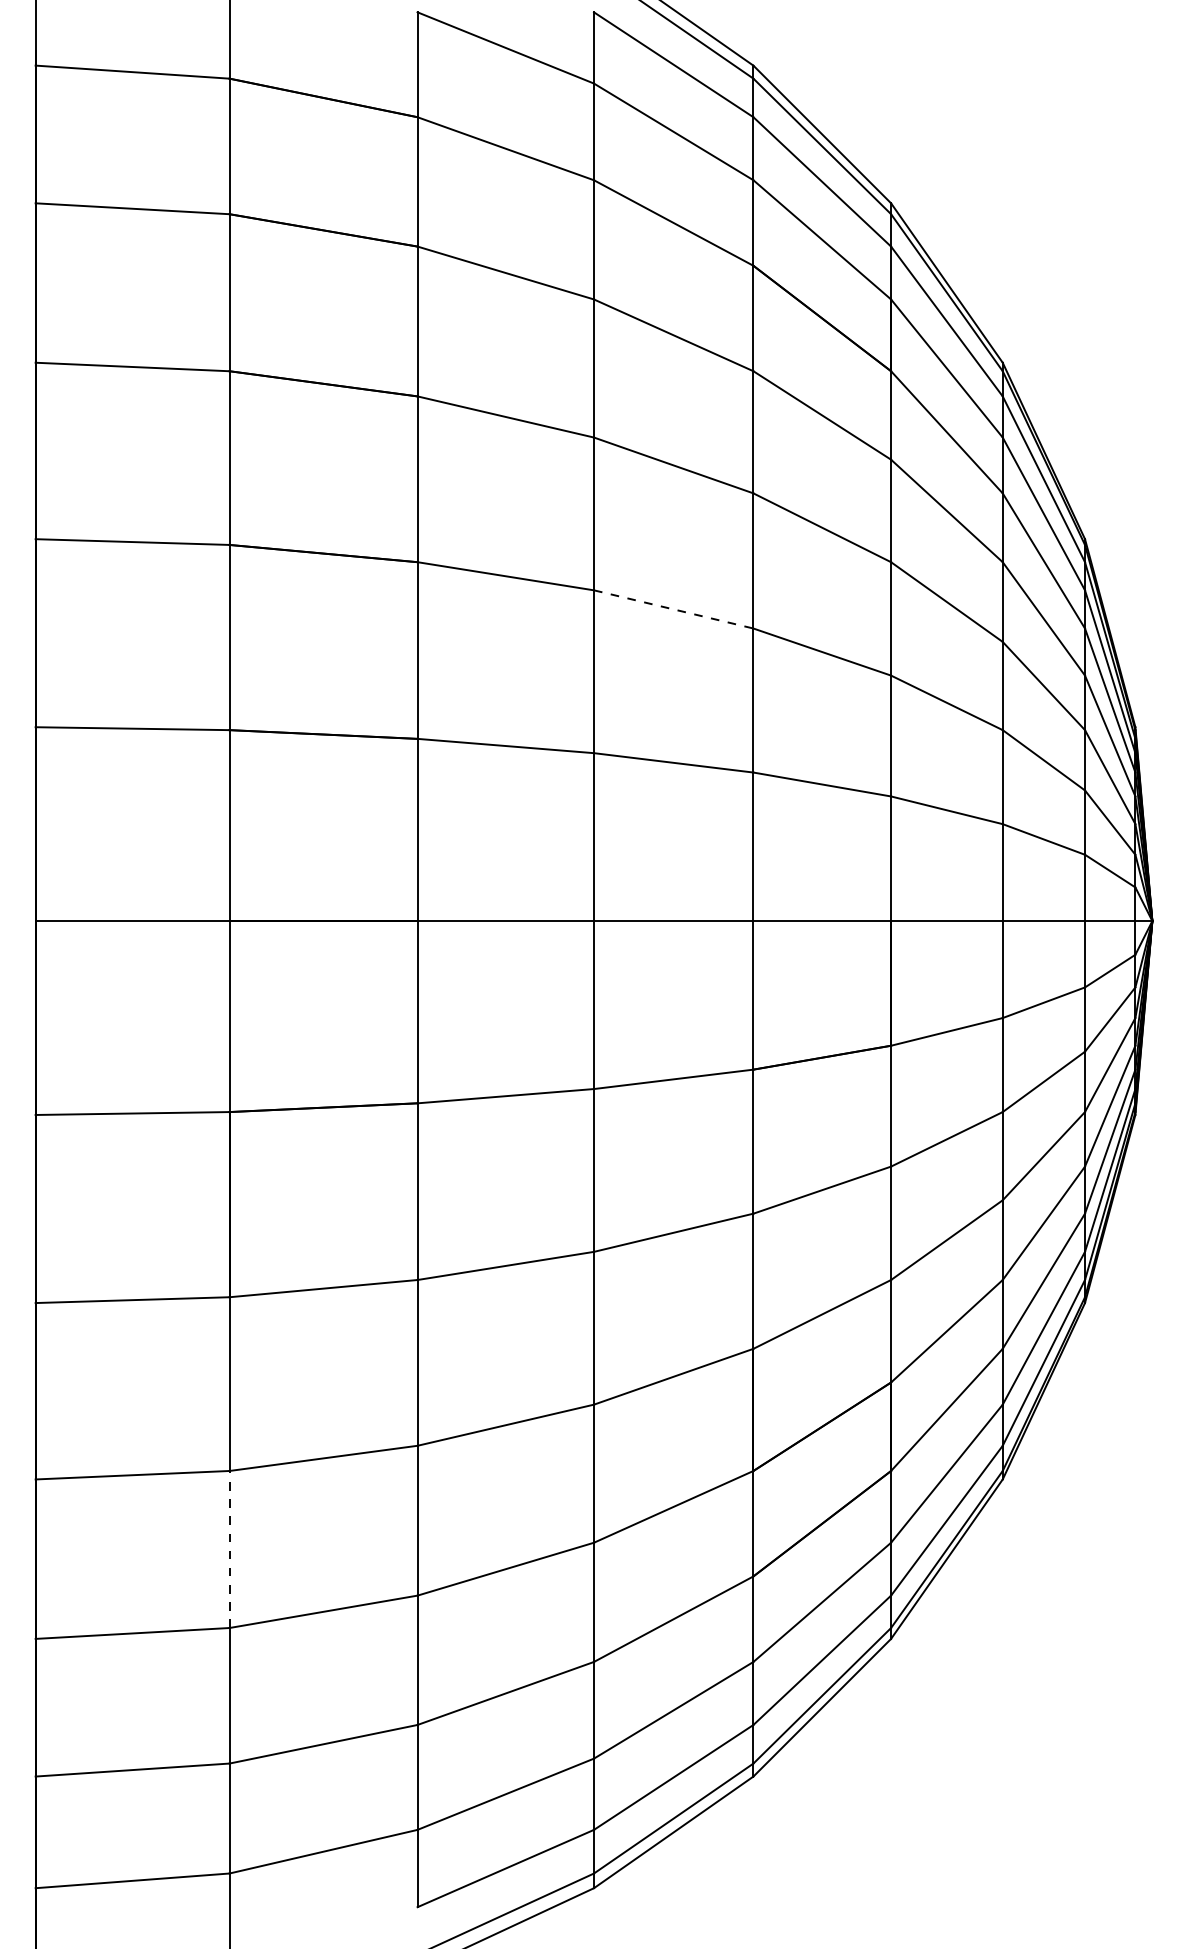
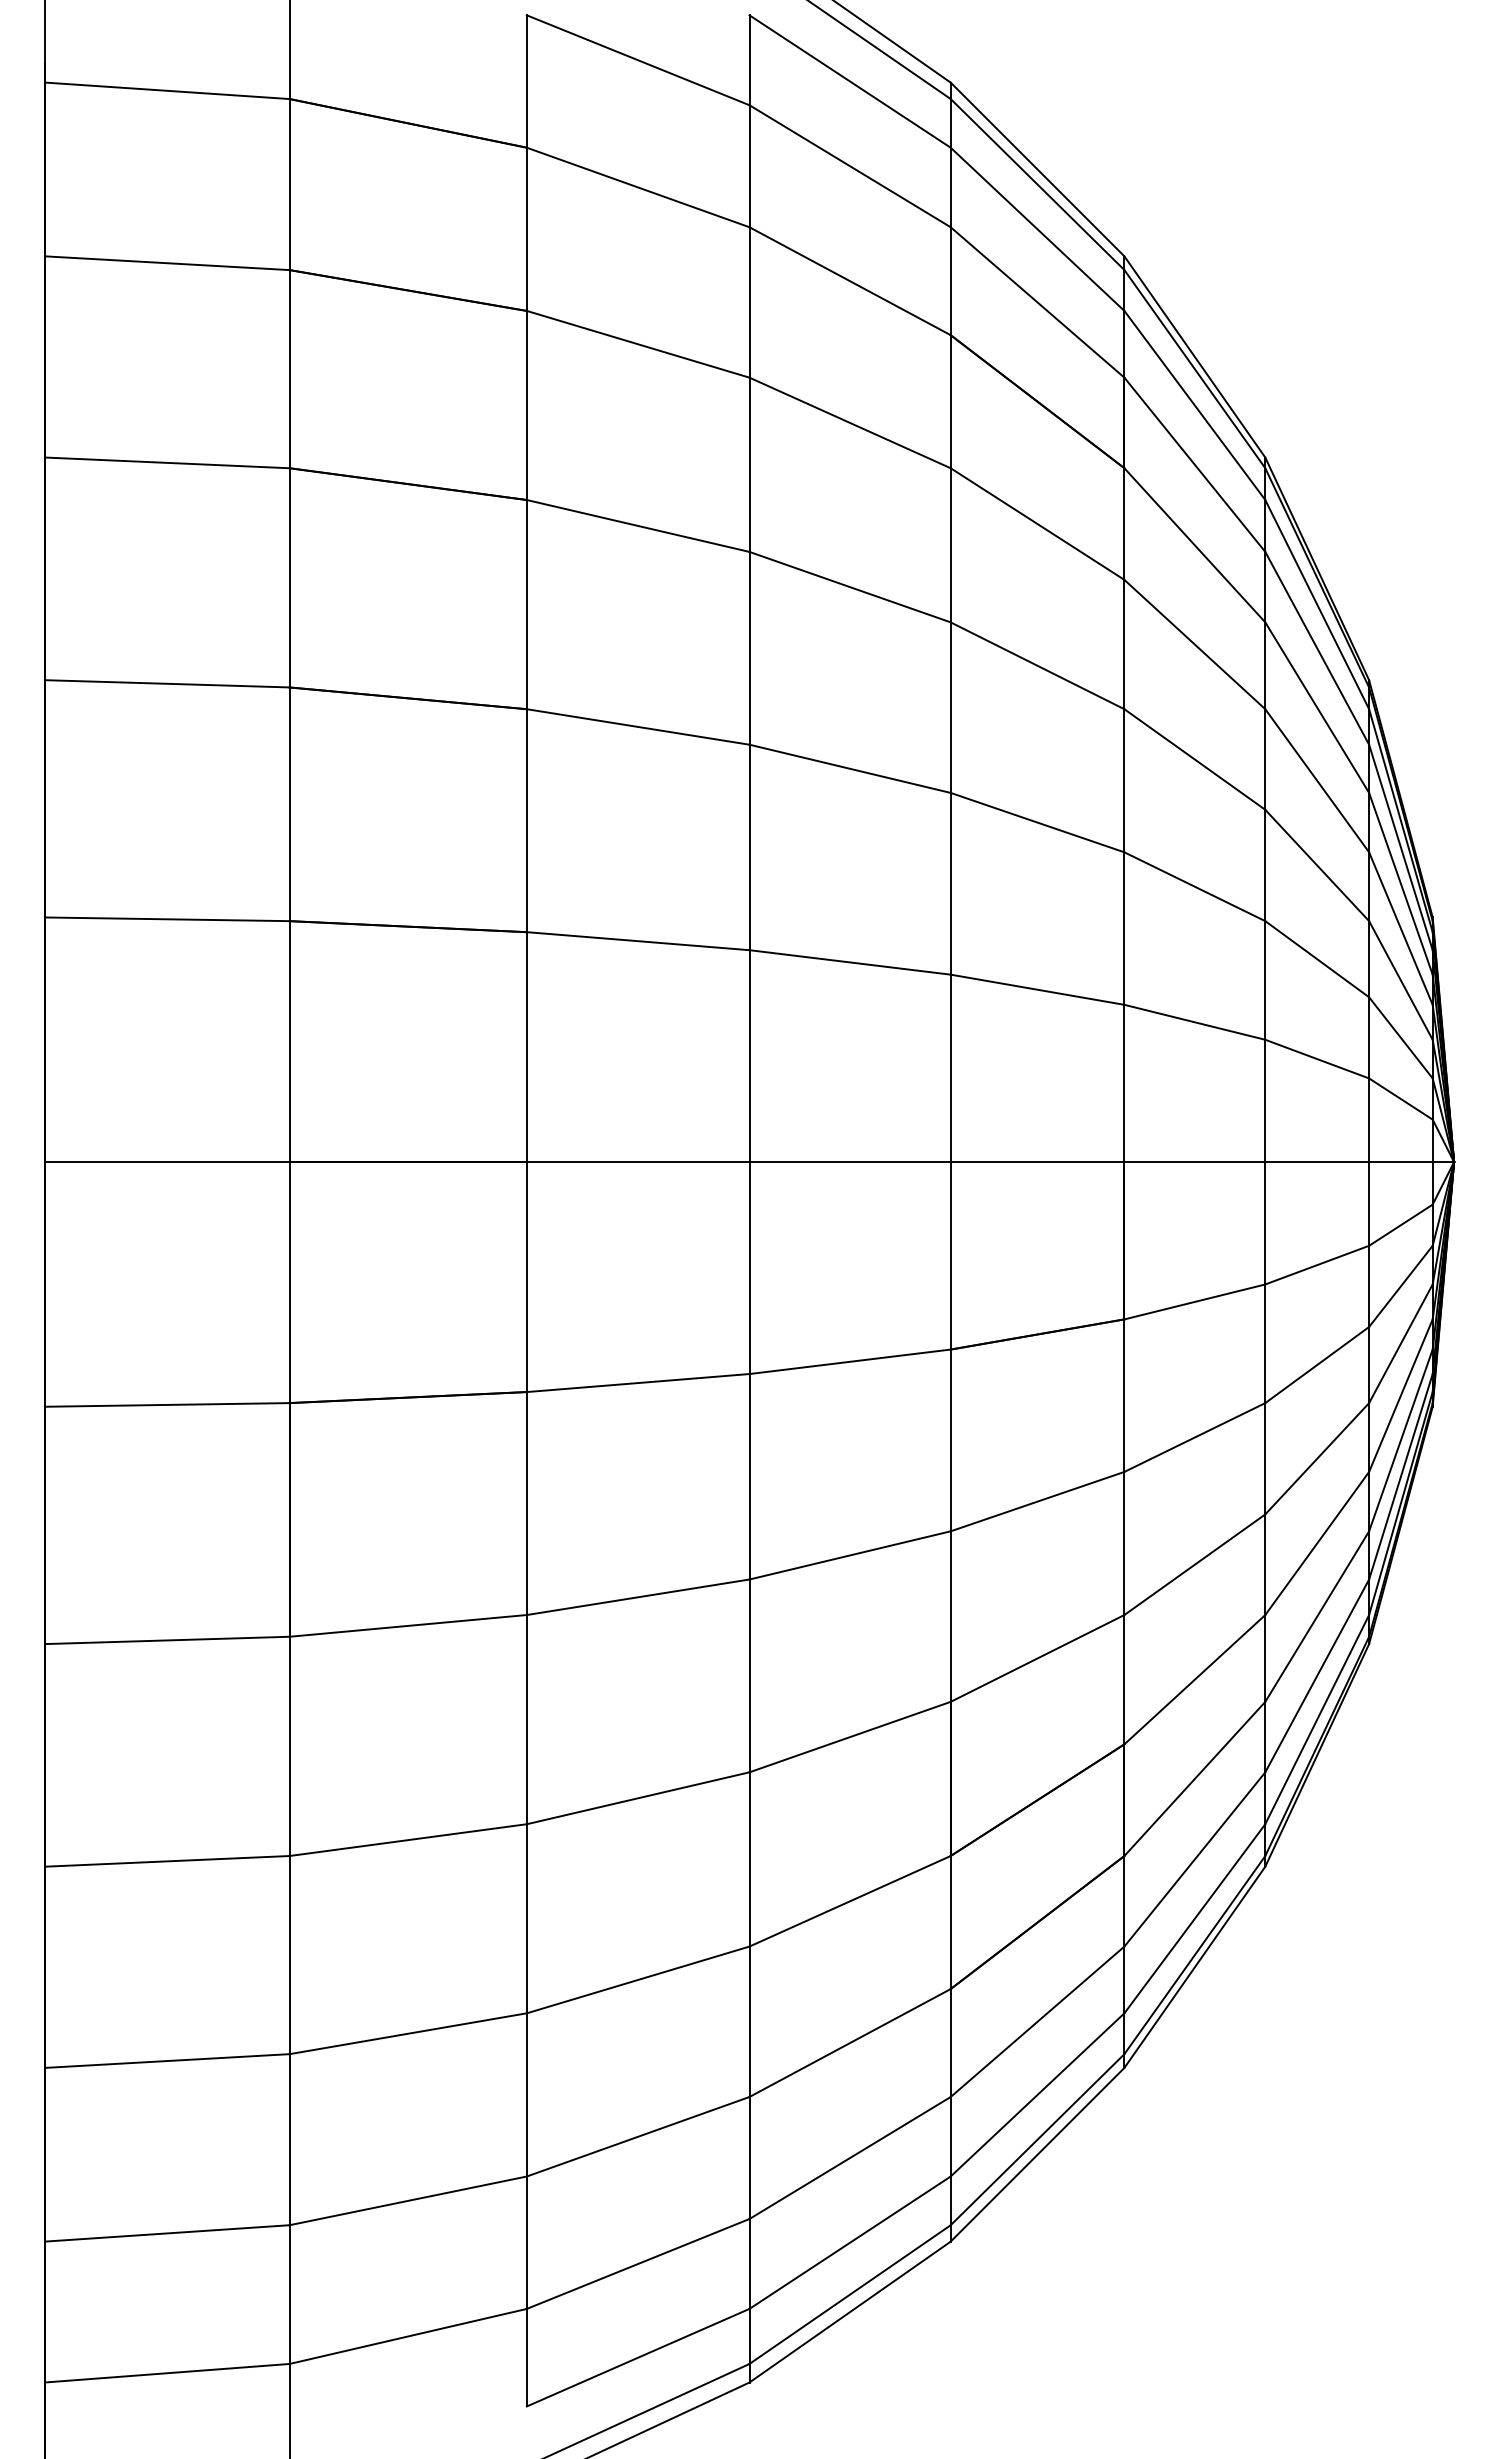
line: (673, 609) -> (849, 768), dashed -> solid
line: (229, 1549) -> (289, 1955), dashed -> solid

